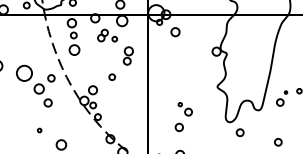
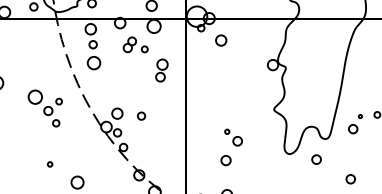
circle: (111, 76) -> (140, 115), moved
part: (35, 85) -> (44, 107), size x0.7
circle: (239, 132) -> (315, 159), moved

